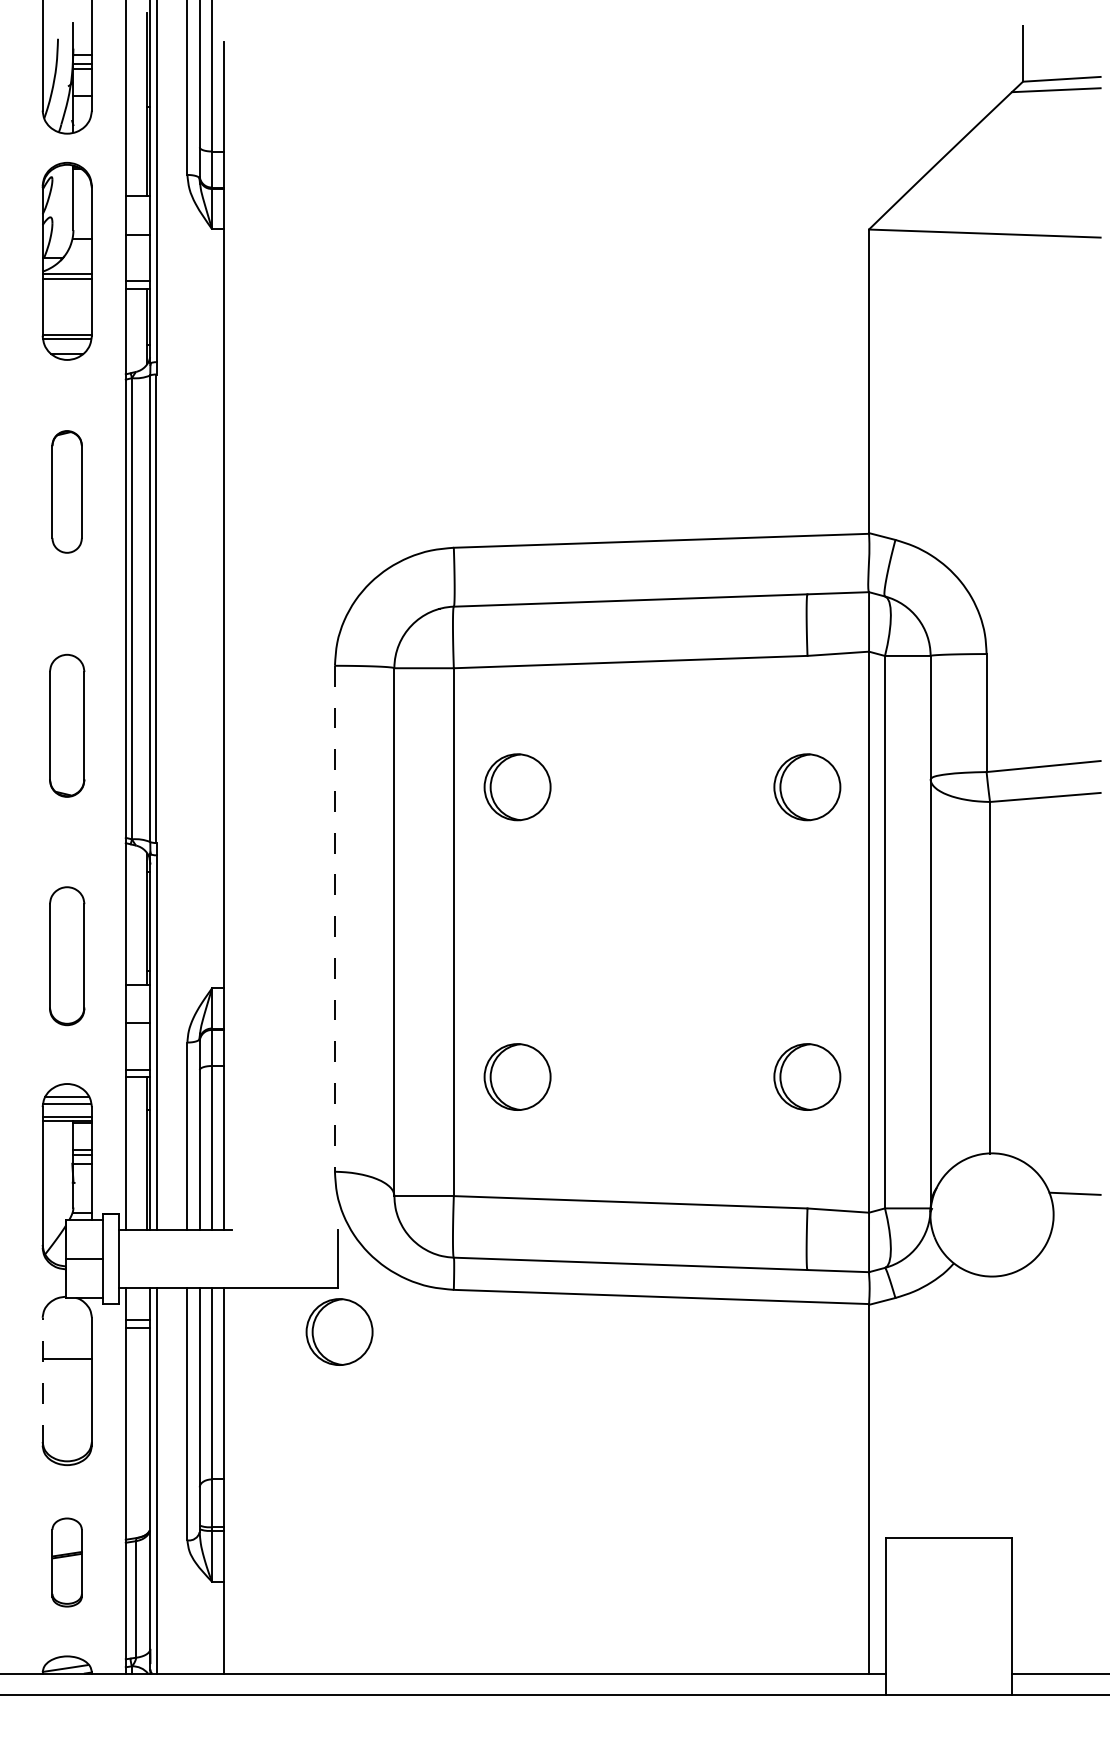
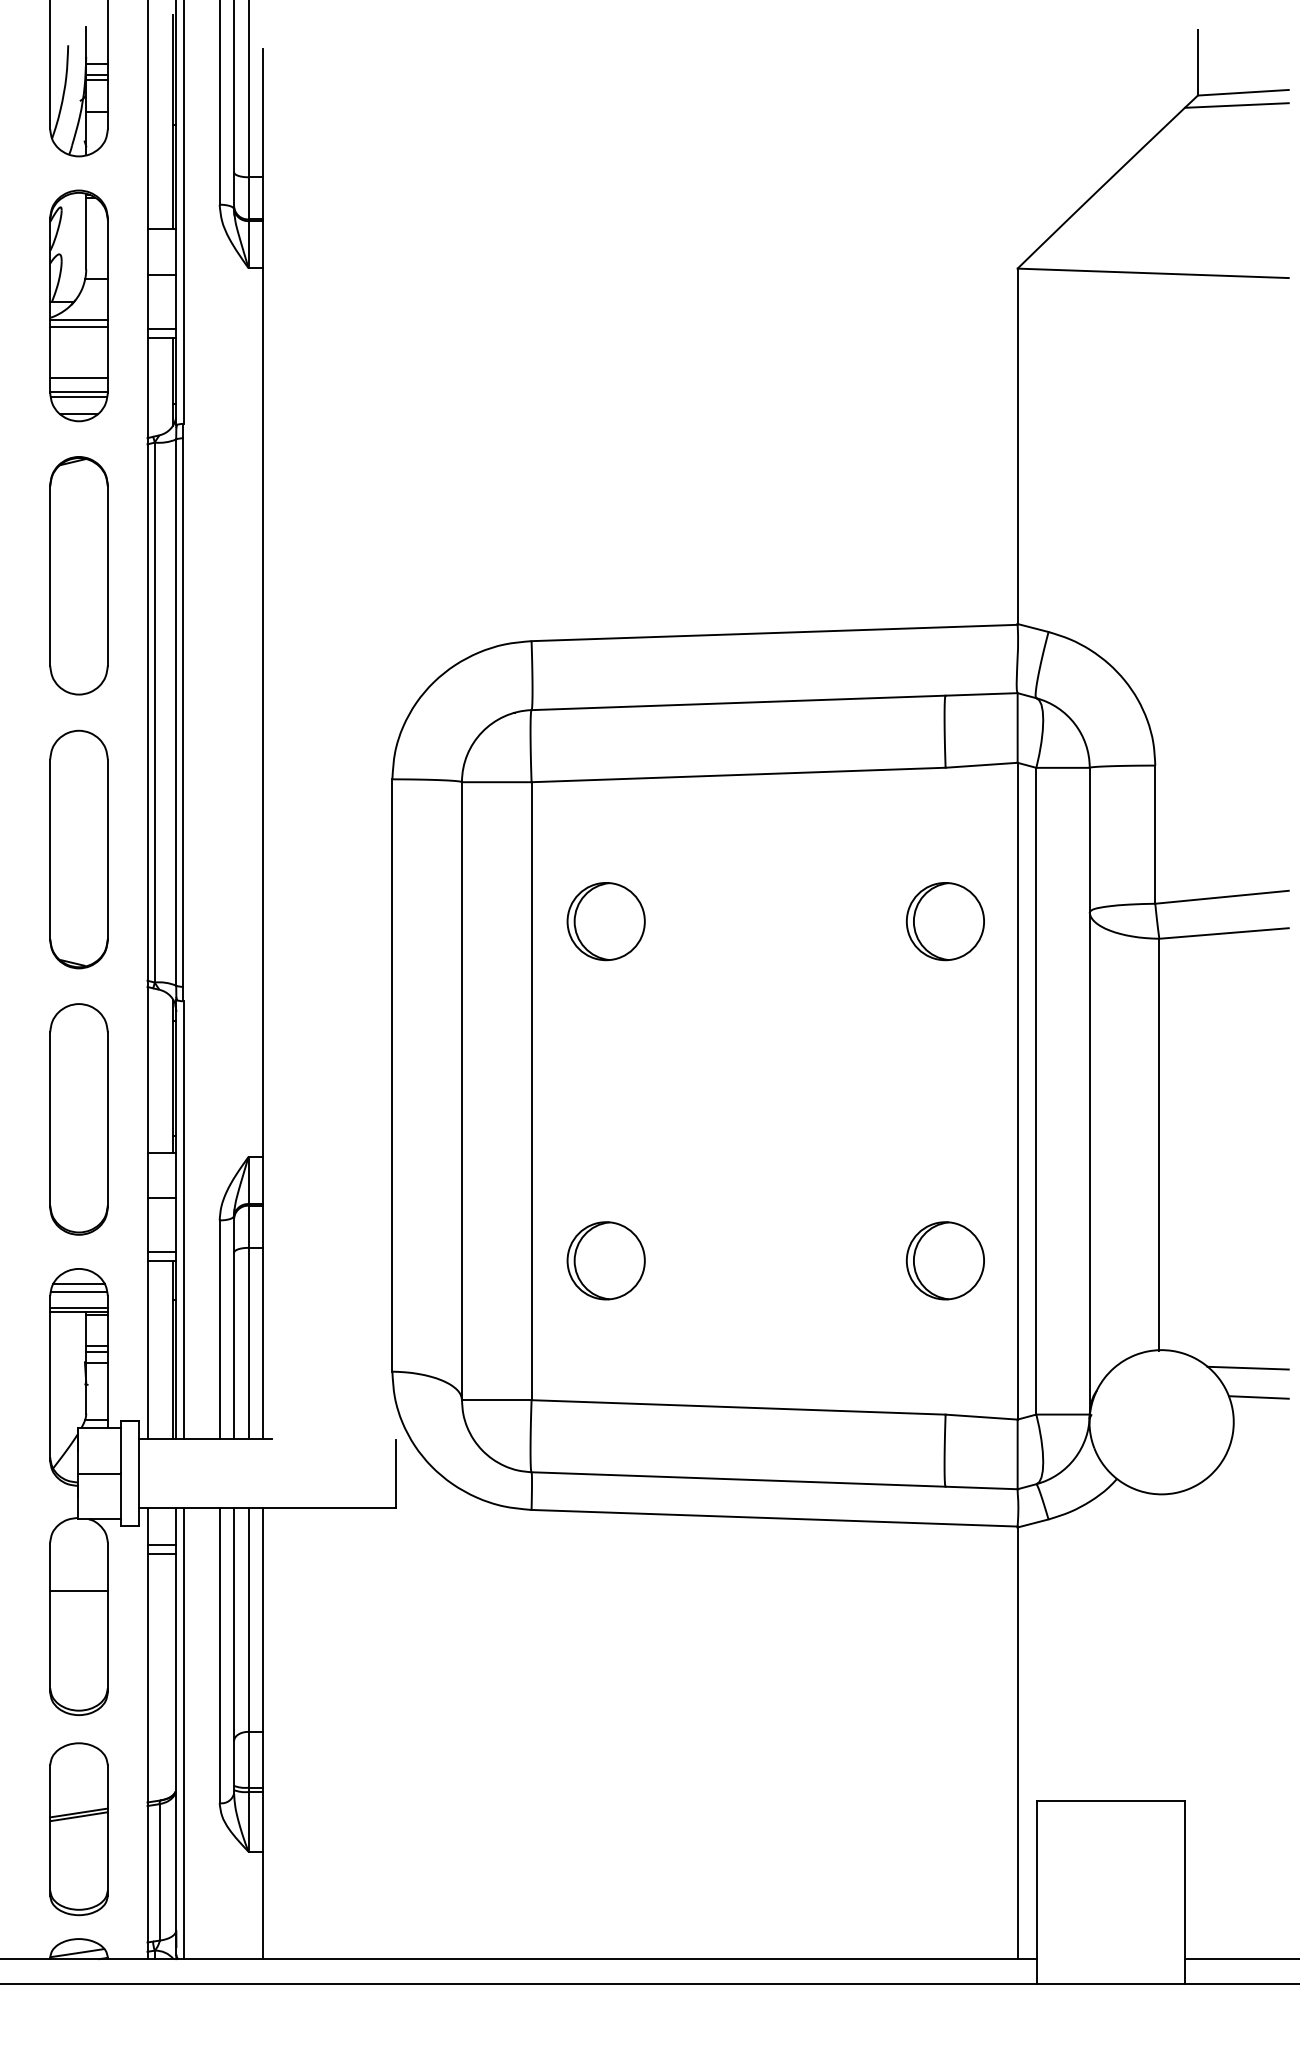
line: (66, 323) -> (78, 378), added
part: (66, 491) -> (78, 575), size x1.67
part: (66, 725) -> (78, 849), size x1.43
line: (334, 918) -> (391, 1075), dashed -> solid
part: (66, 955) -> (78, 1118), size x1.43
line: (1065, 1168) -> (1247, 1367), added
part: (339, 1331) -> (397, 1558), removed
line: (42, 1381) -> (50, 1617), dashed -> solid
part: (66, 1562) -> (78, 1829), size x1.67

